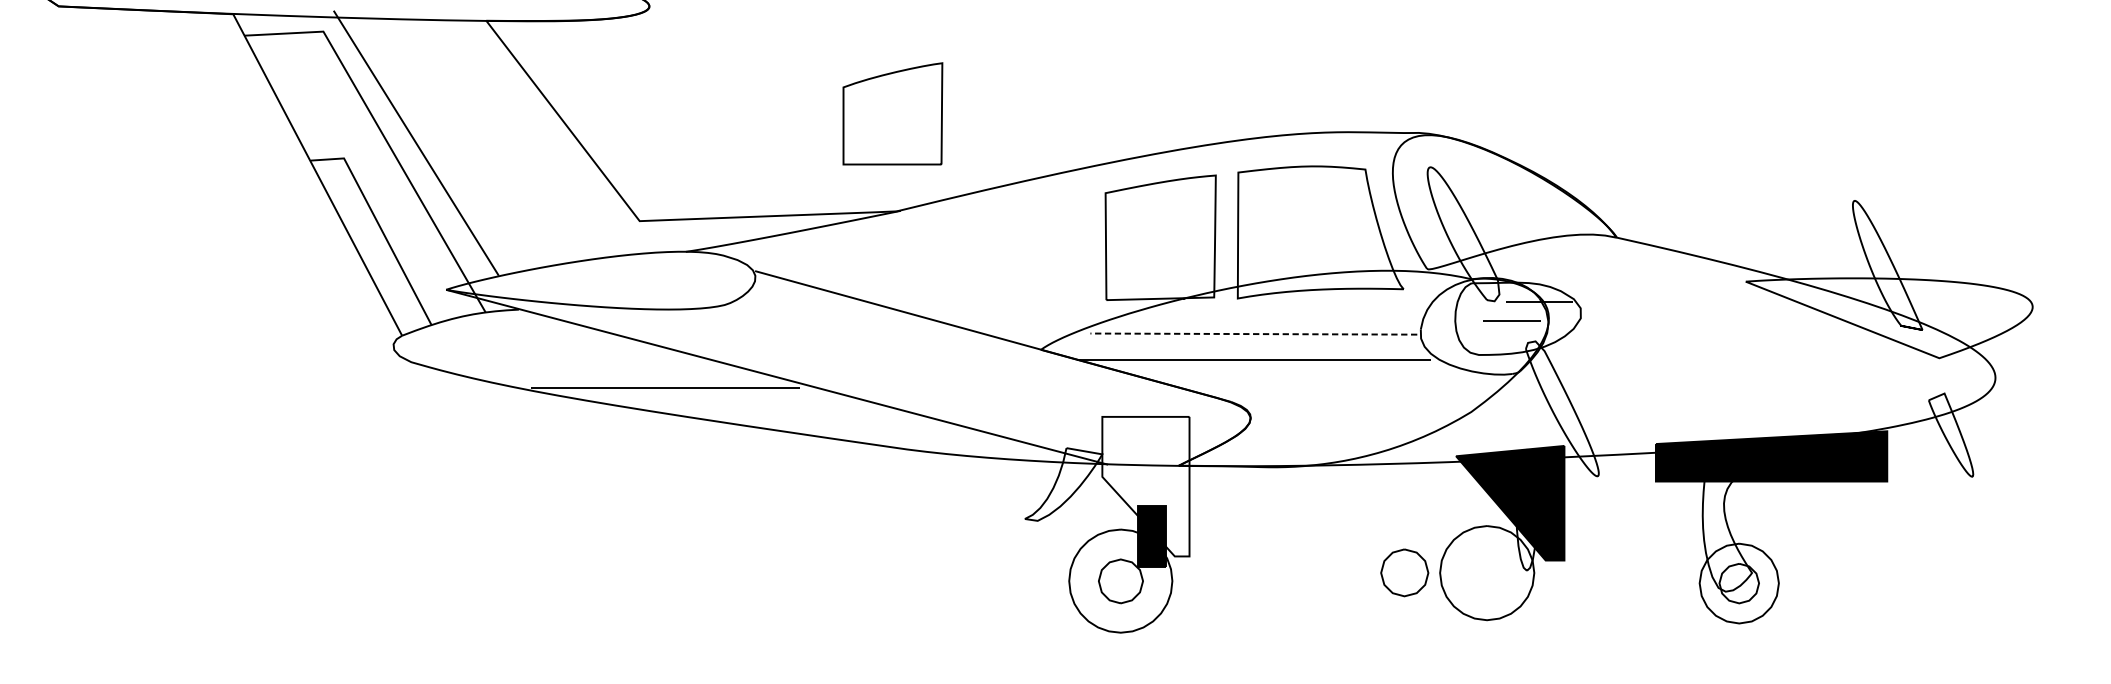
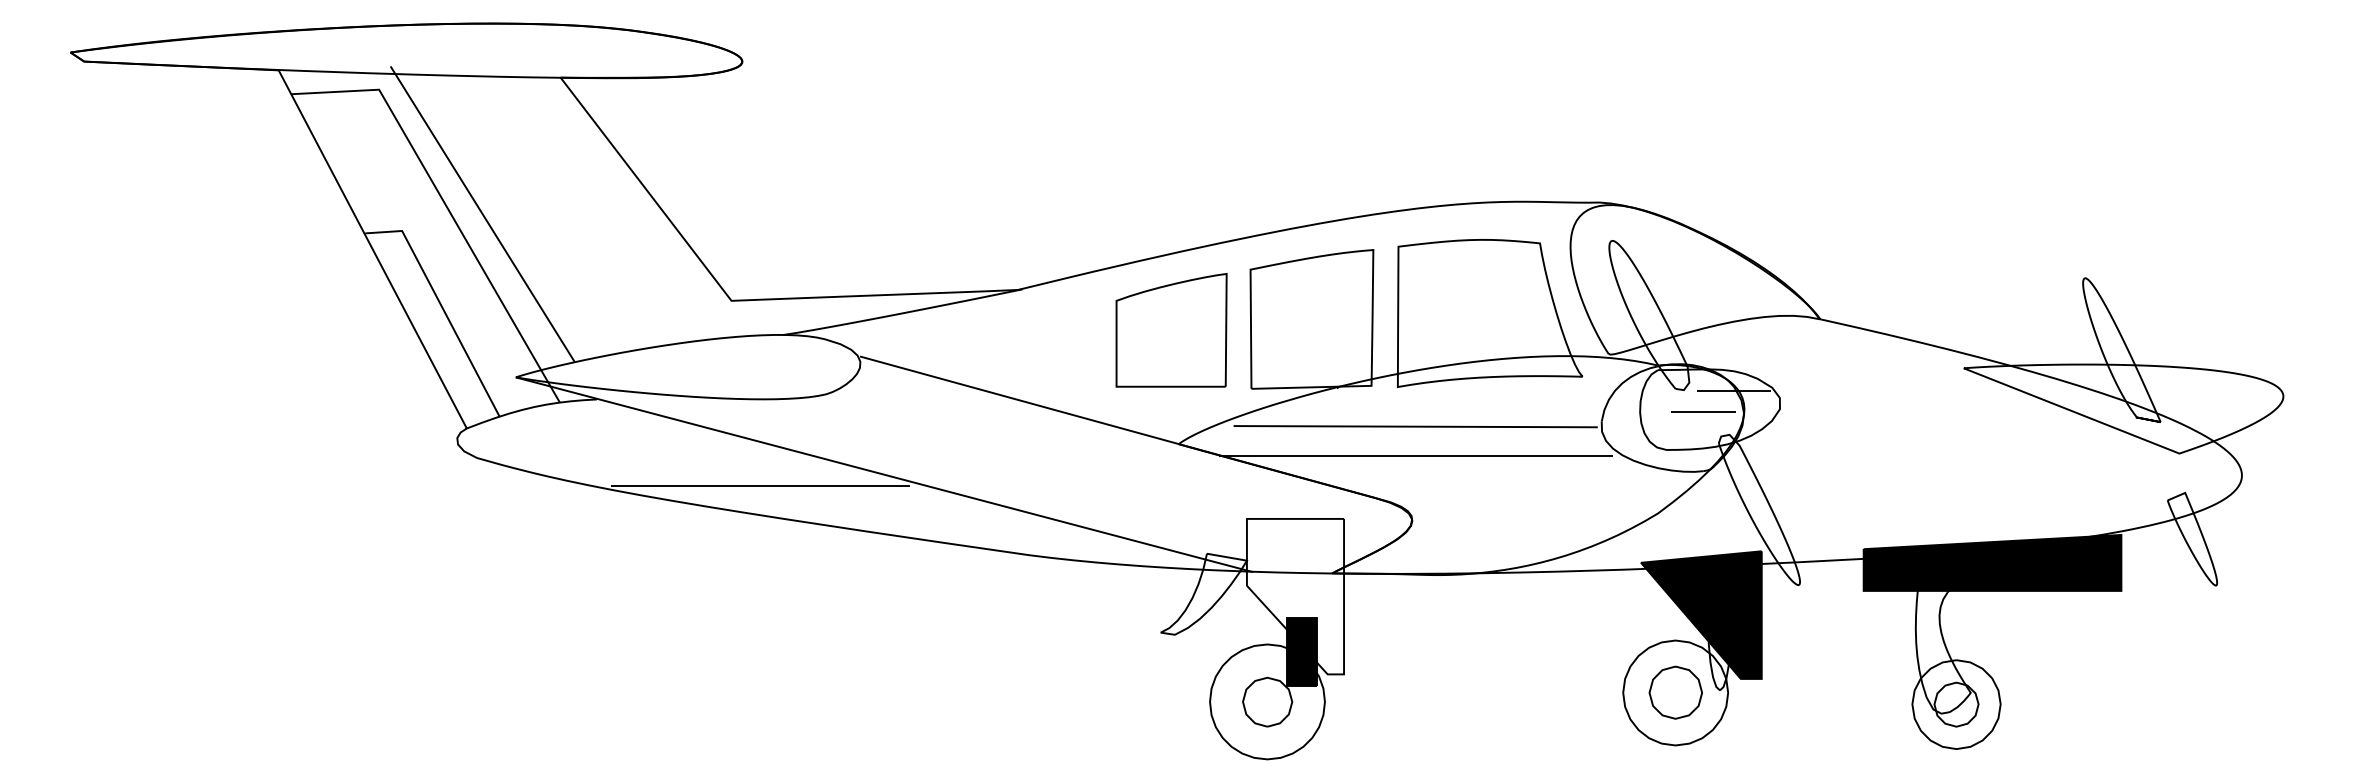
part: (892, 114) -> (1171, 330), moved
line: (1253, 333) -> (1415, 426), dashed -> solid
part: (1404, 572) -> (1675, 692), moved

